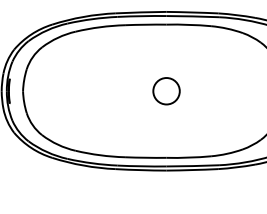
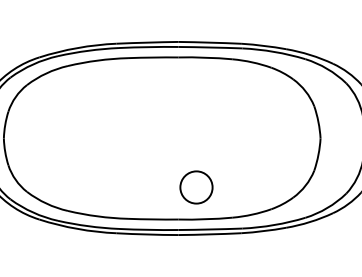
circle: (166, 91) -> (196, 187), moved

